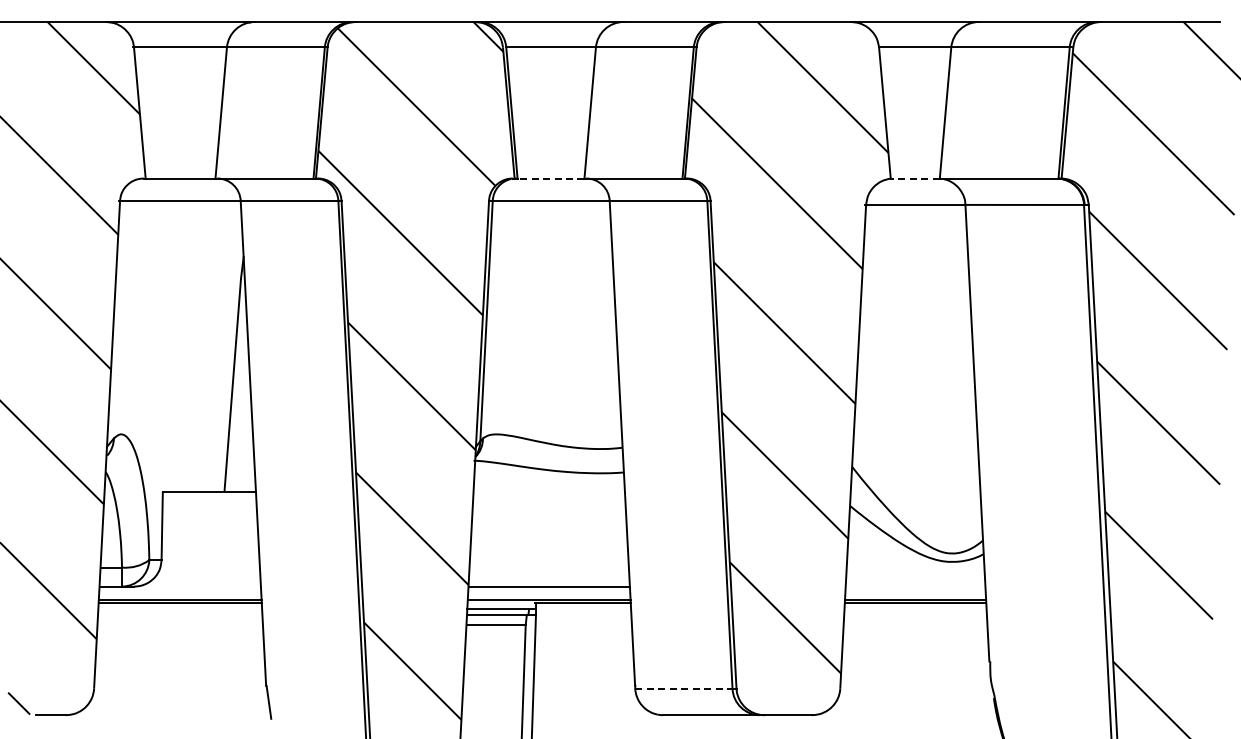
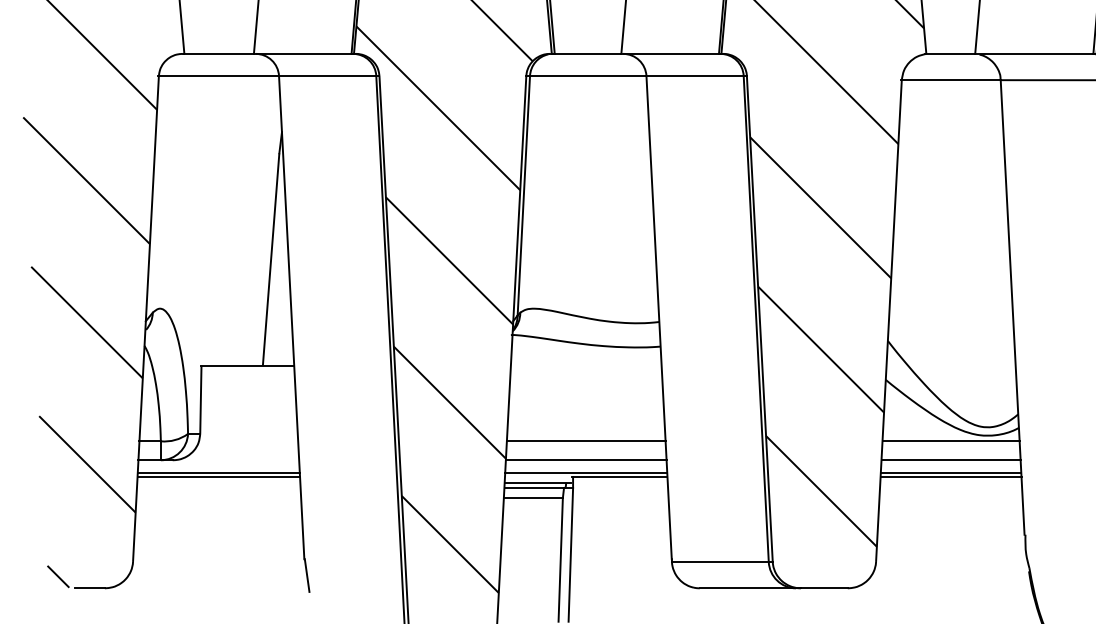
line: (550, 178) -> (587, 53), dashed -> solid
line: (914, 178) -> (949, 53), dashed -> solid
line: (548, 567) -> (585, 441), added
line: (915, 567) -> (950, 441), added
line: (915, 586) -> (950, 460), added
line: (683, 688) -> (719, 561), dashed -> solid

